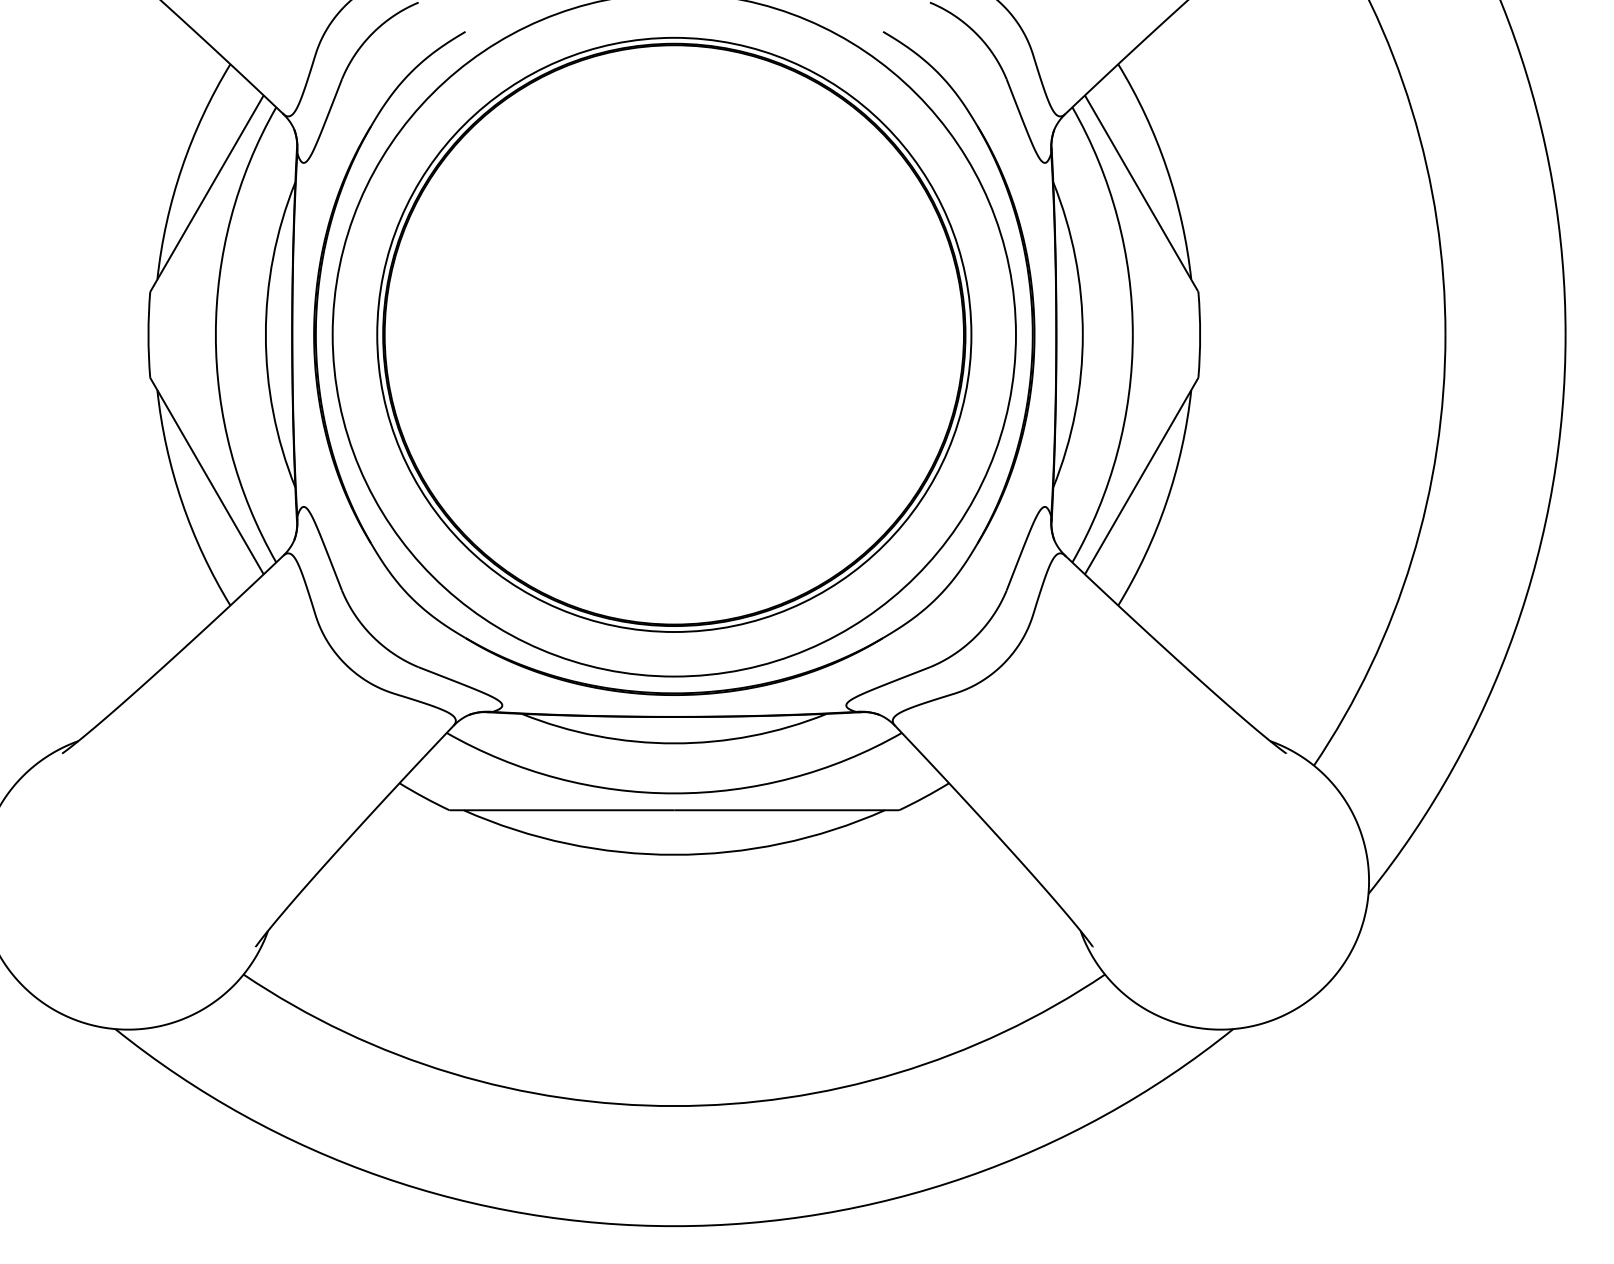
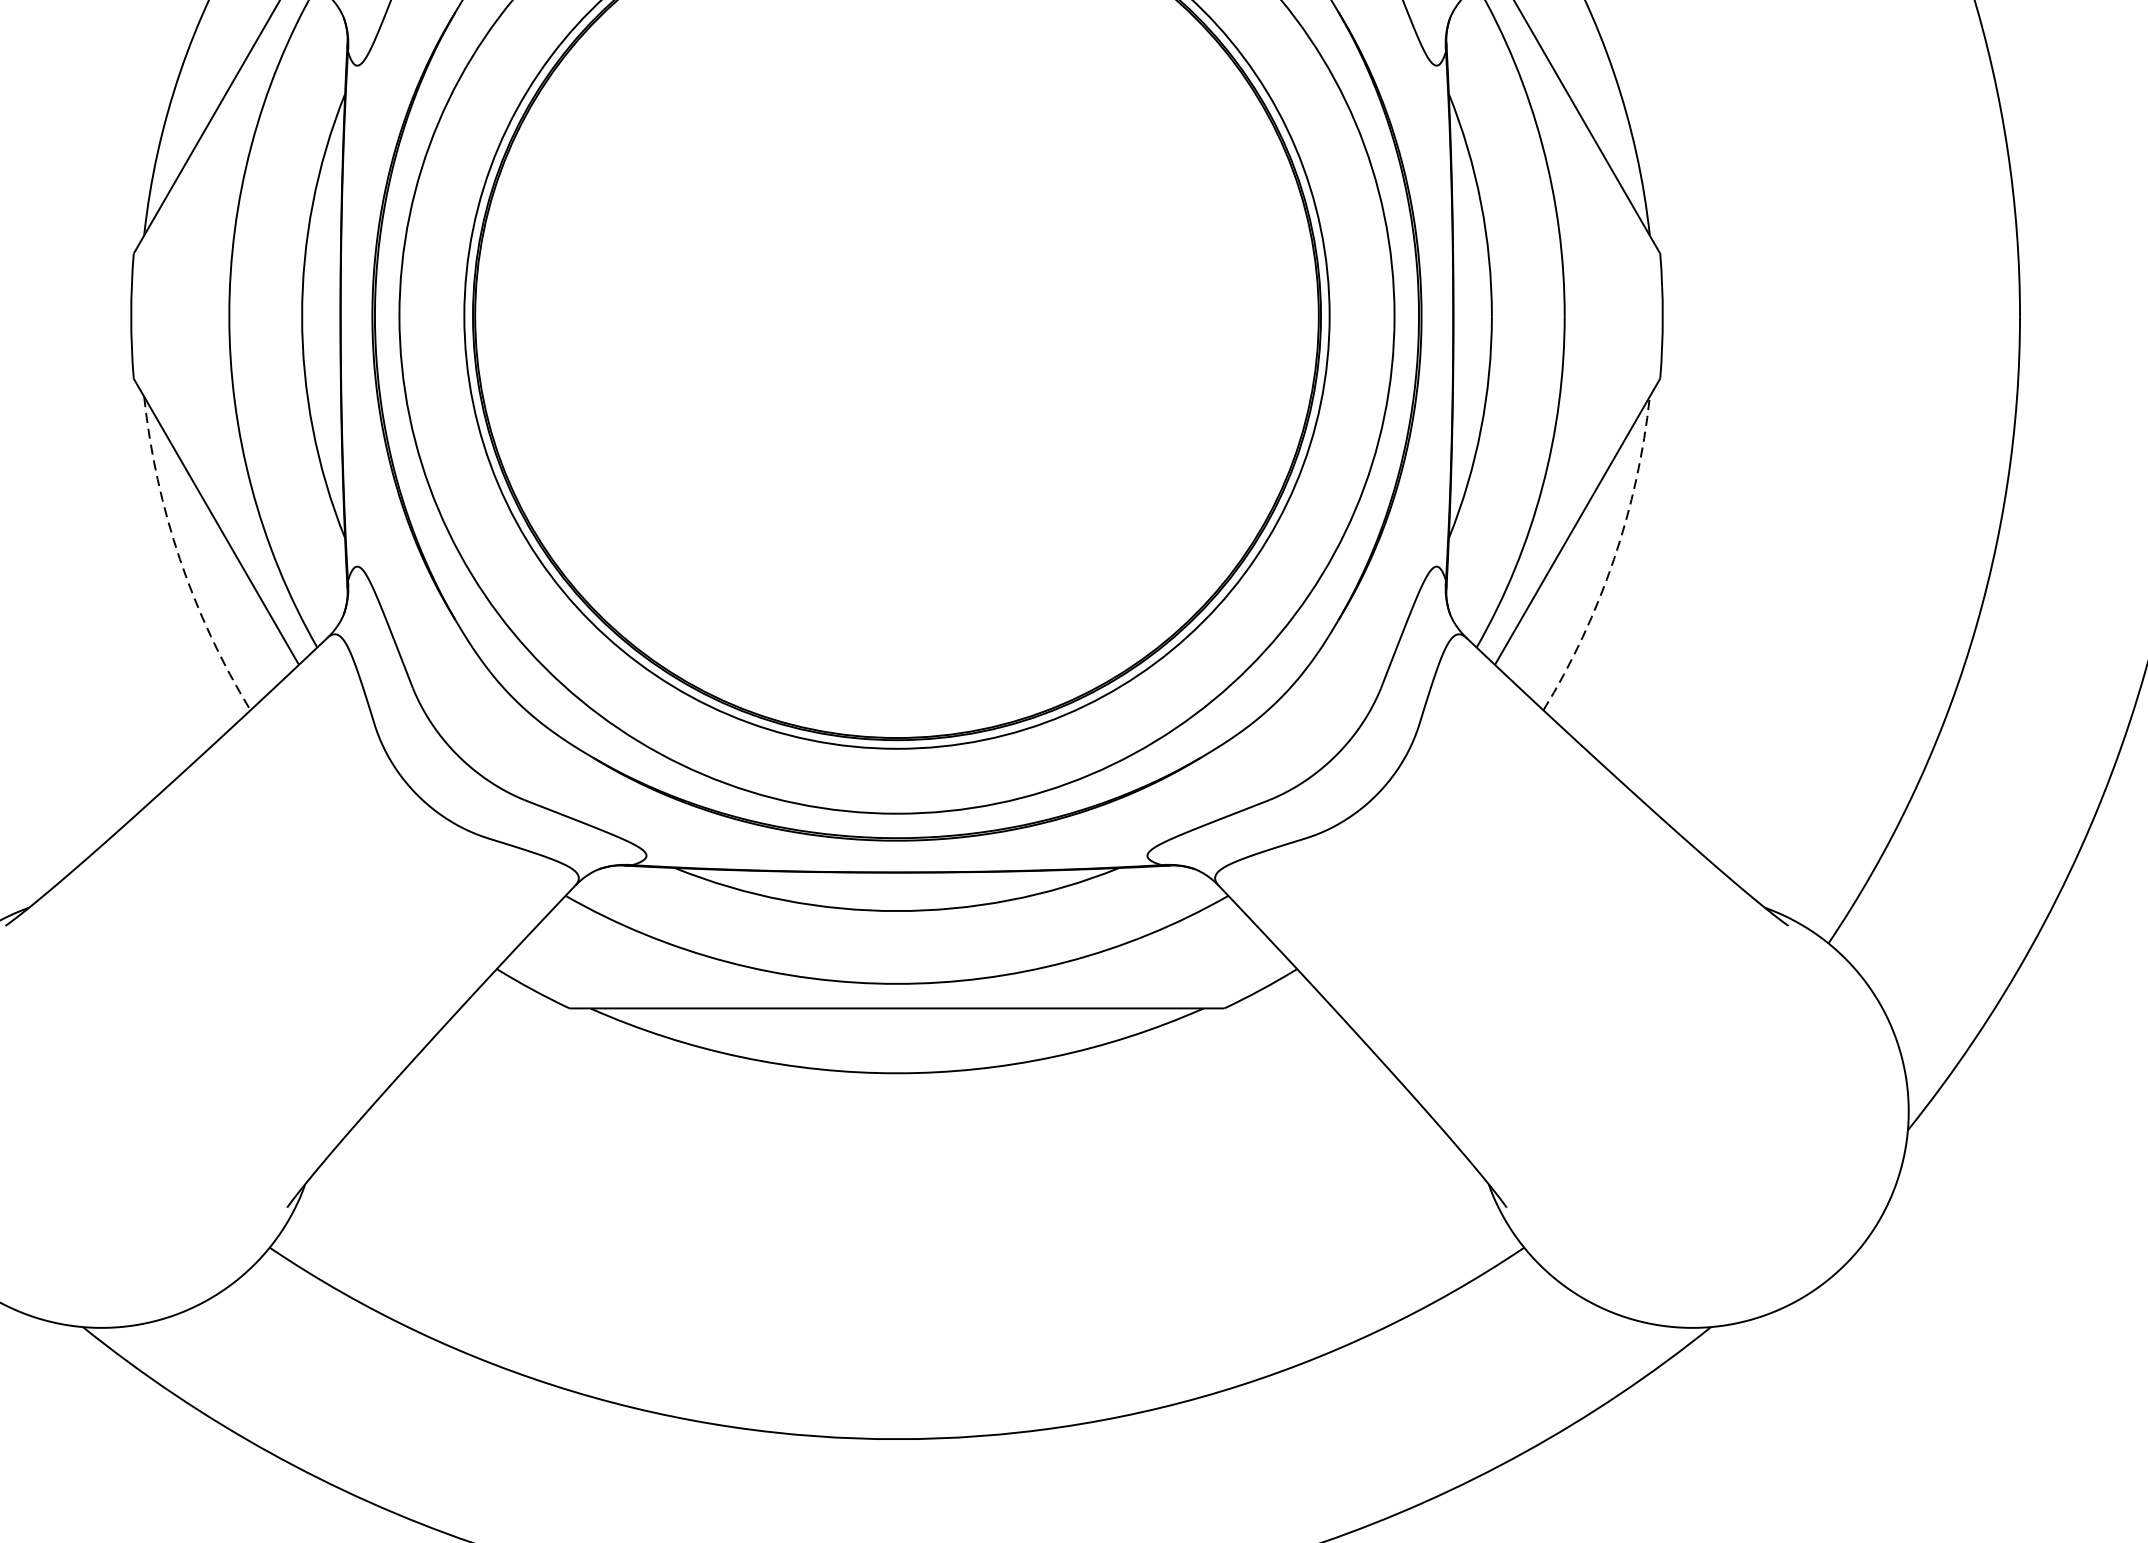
arc: (182, 502) -> (180, 560), solid -> dashed
arc: (1166, 502) -> (1613, 560), solid -> dashed

